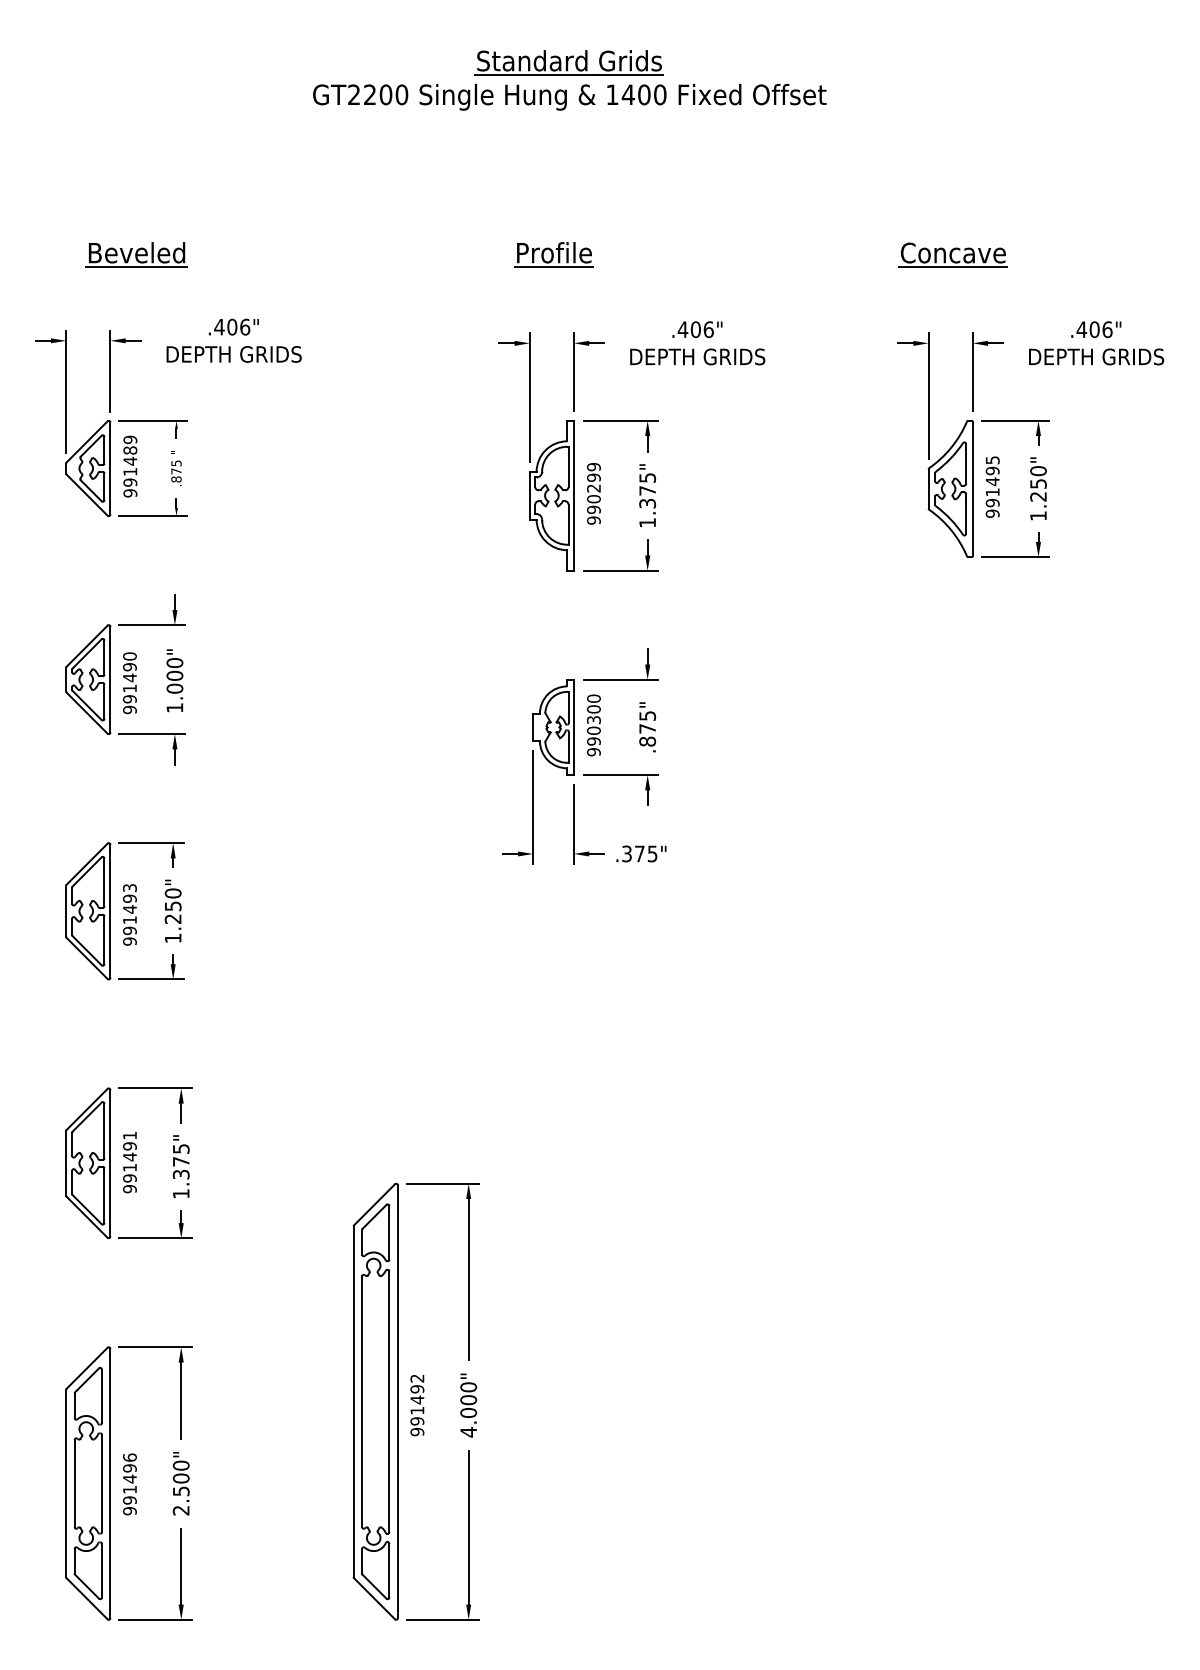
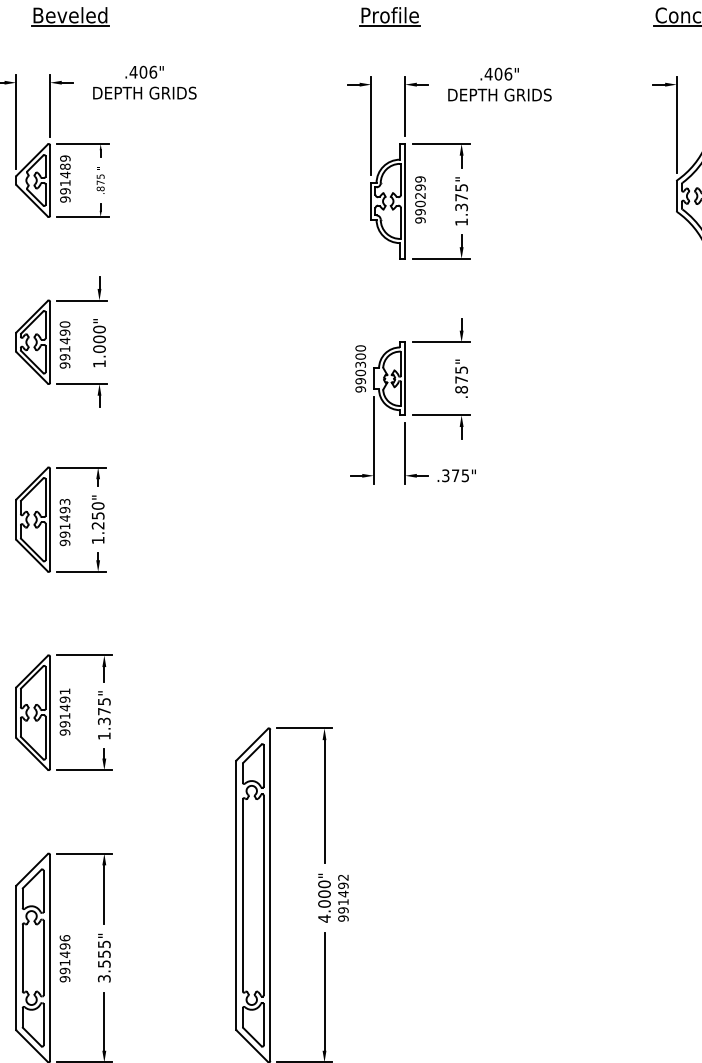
text: (593, 725) -> (360, 368), moved
text: (417, 1405) -> (343, 898), moved
text: (180, 1487) -> (103, 961), 2.500" -> 3.555"

